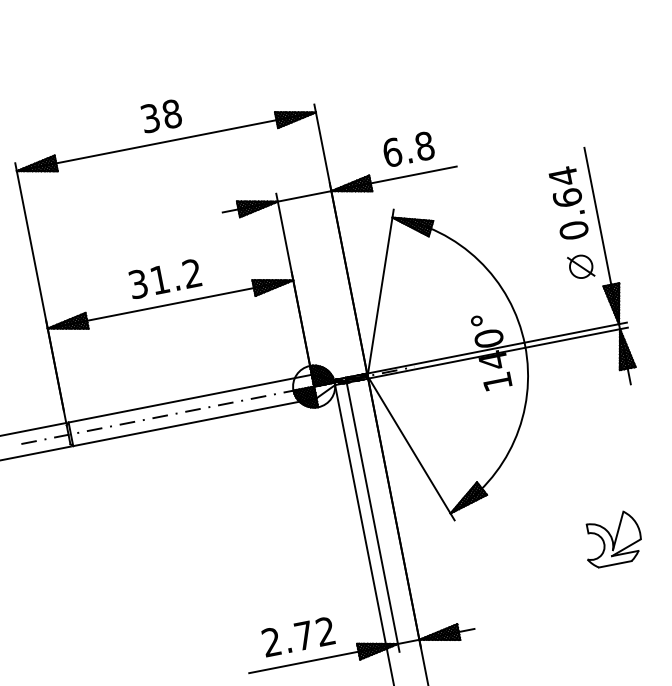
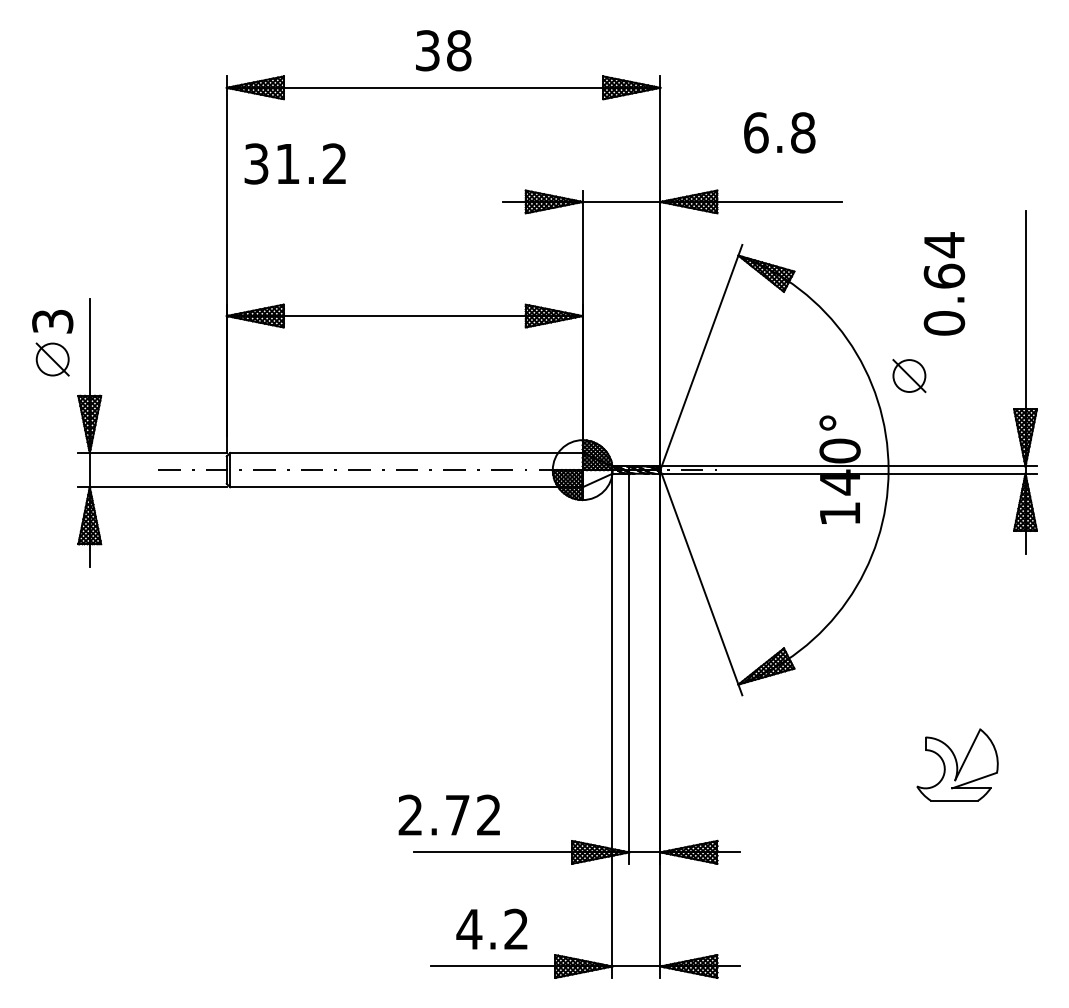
text: (408, 149) -> (779, 132), moved
text: (568, 202) -> (944, 283), moved
part: (581, 267) -> (909, 376), moved
text: (164, 278) -> (294, 163), moved
text: (297, 636) -> (448, 814), moved

